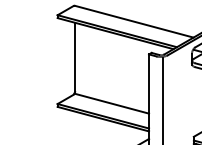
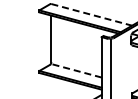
line: (133, 21) -> (91, 14), solid -> dashed
line: (110, 103) -> (75, 70), solid -> dashed

